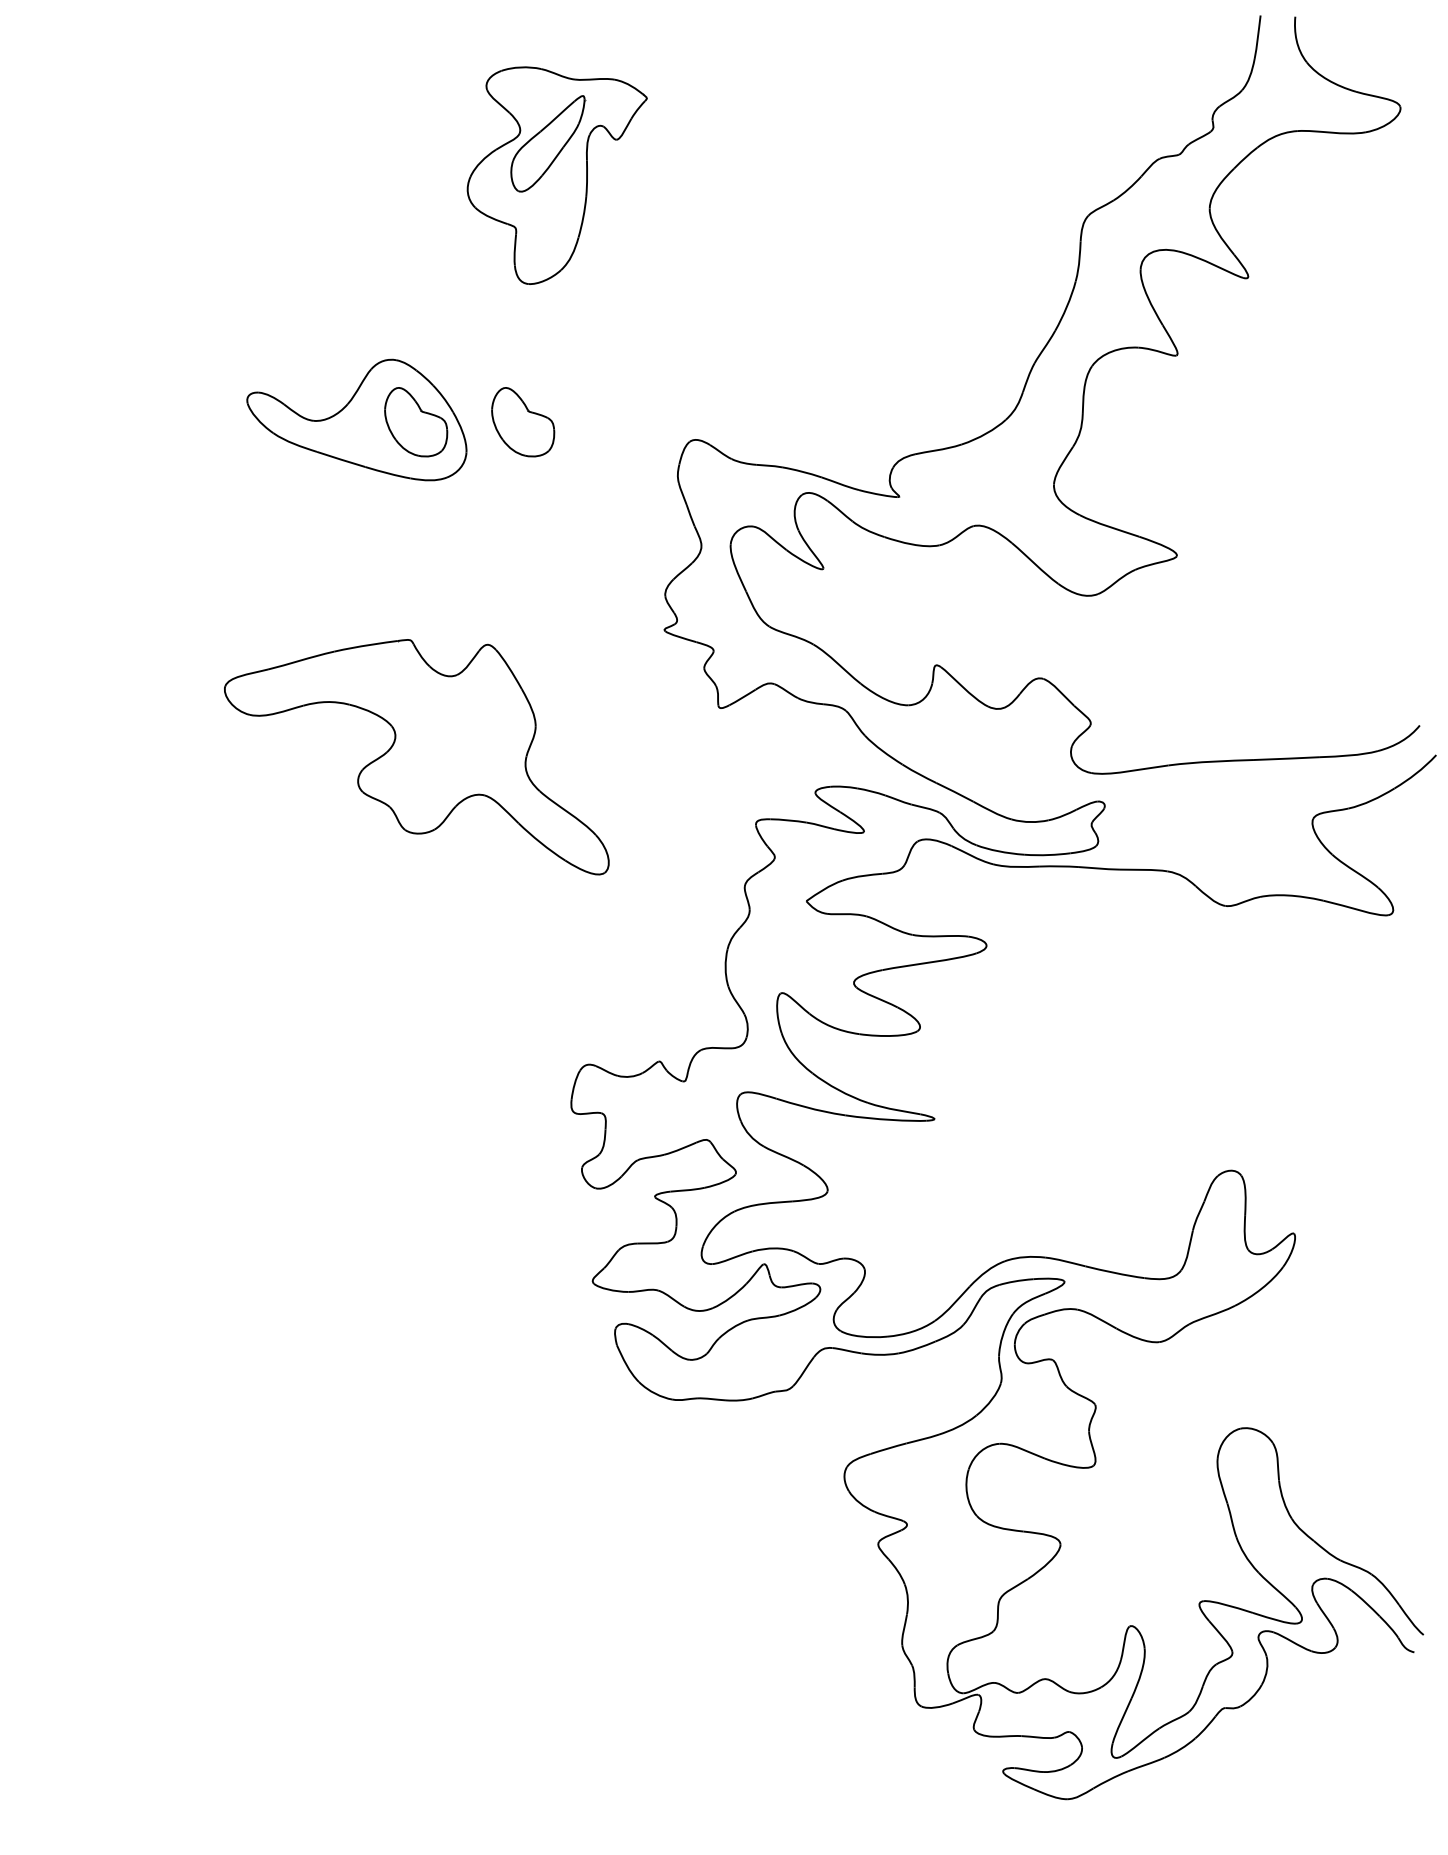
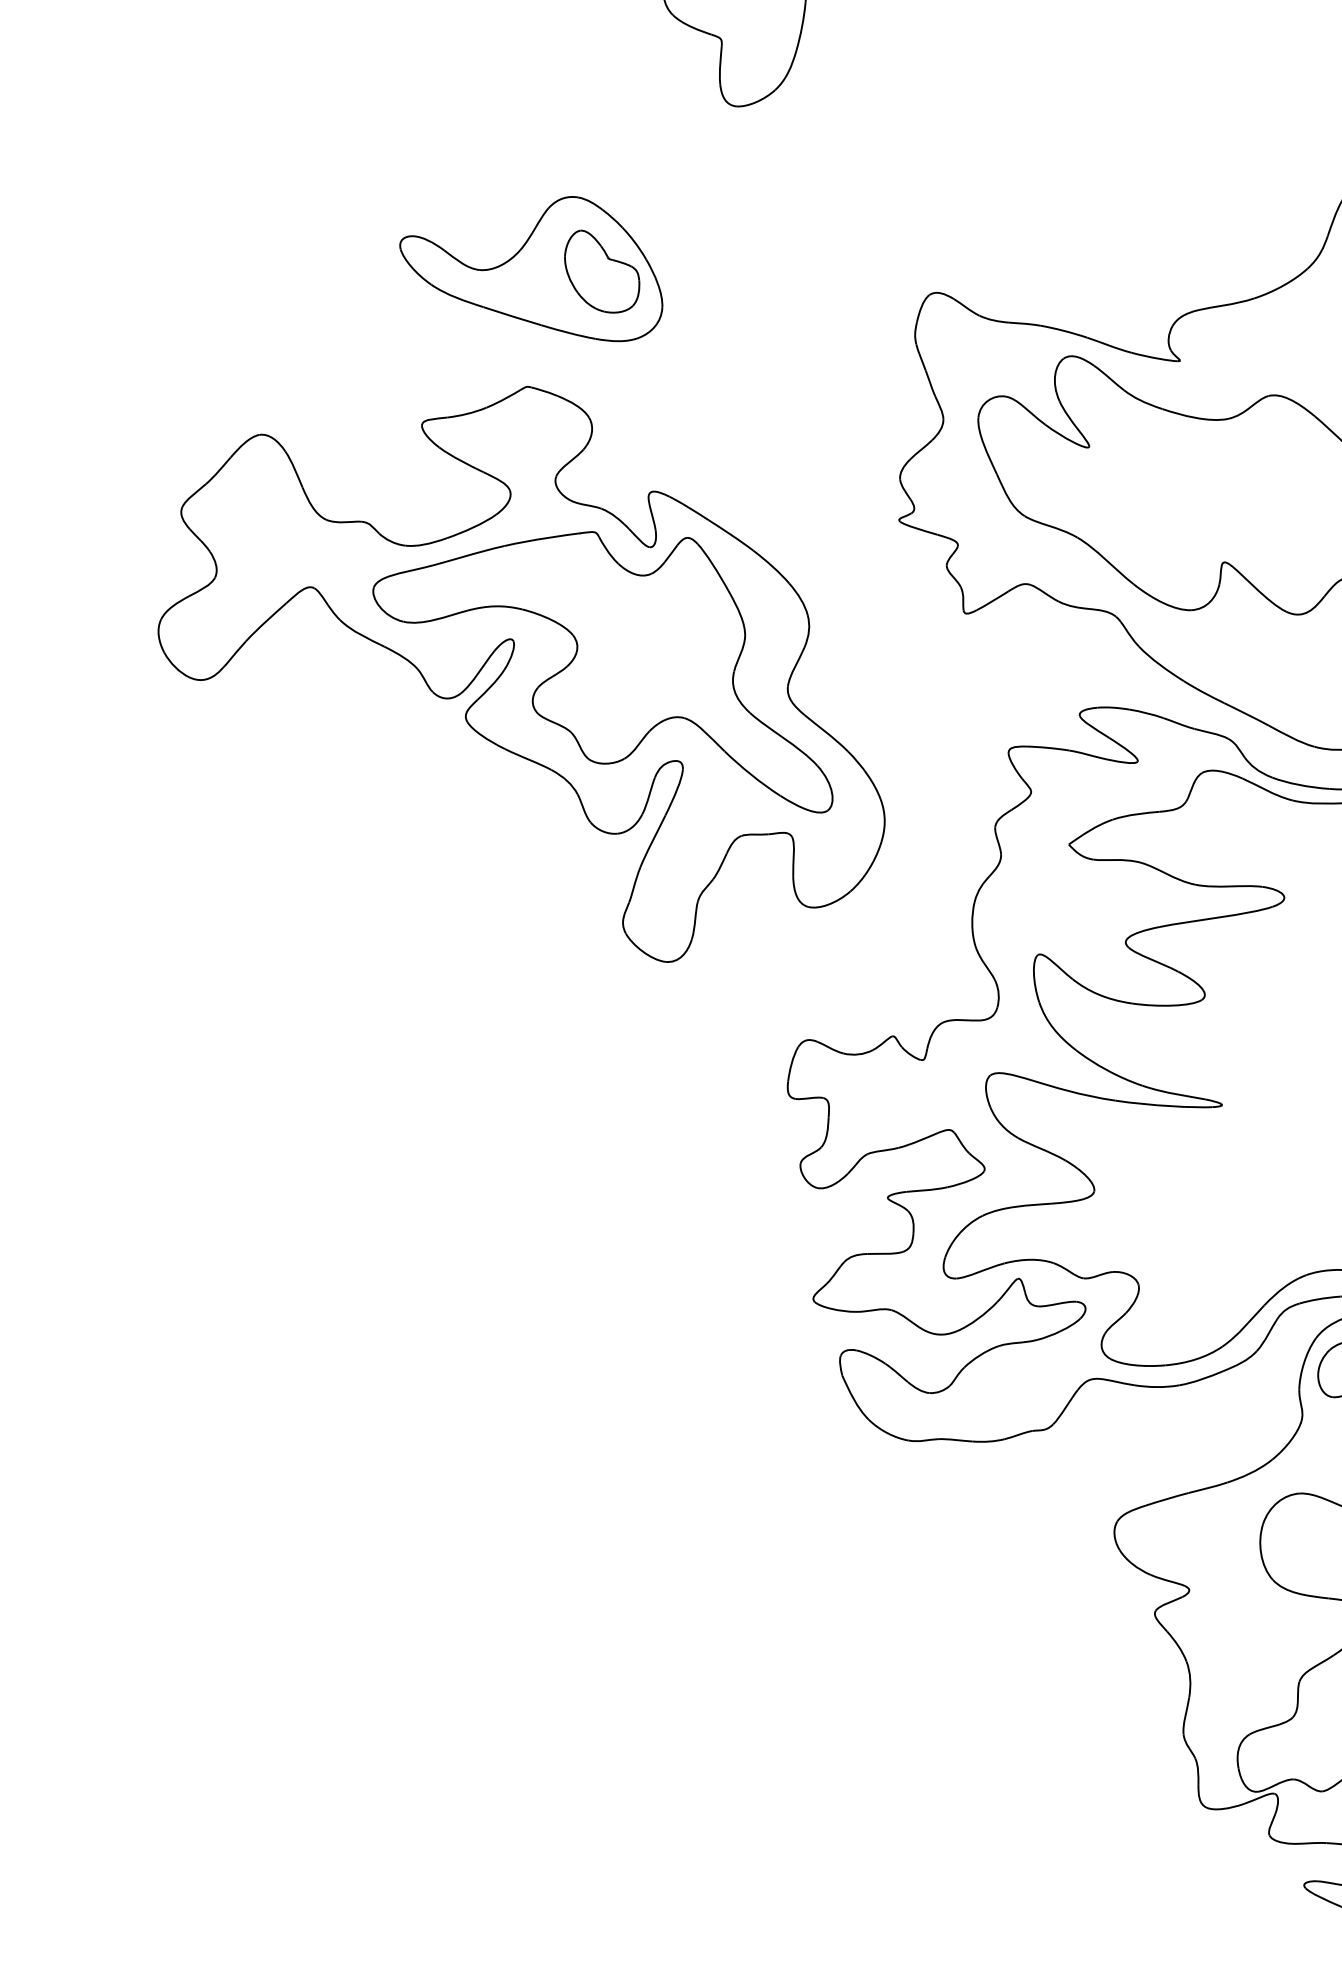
part: (523, 422) -> (730, 272), removed
part: (348, 758) -> (521, 673), added

